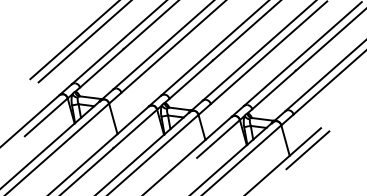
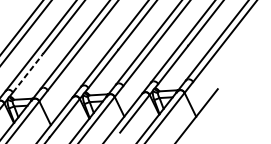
line: (101, 68) -> (27, 73), solid -> dashed
line: (307, 150) -> (210, 109), removed

